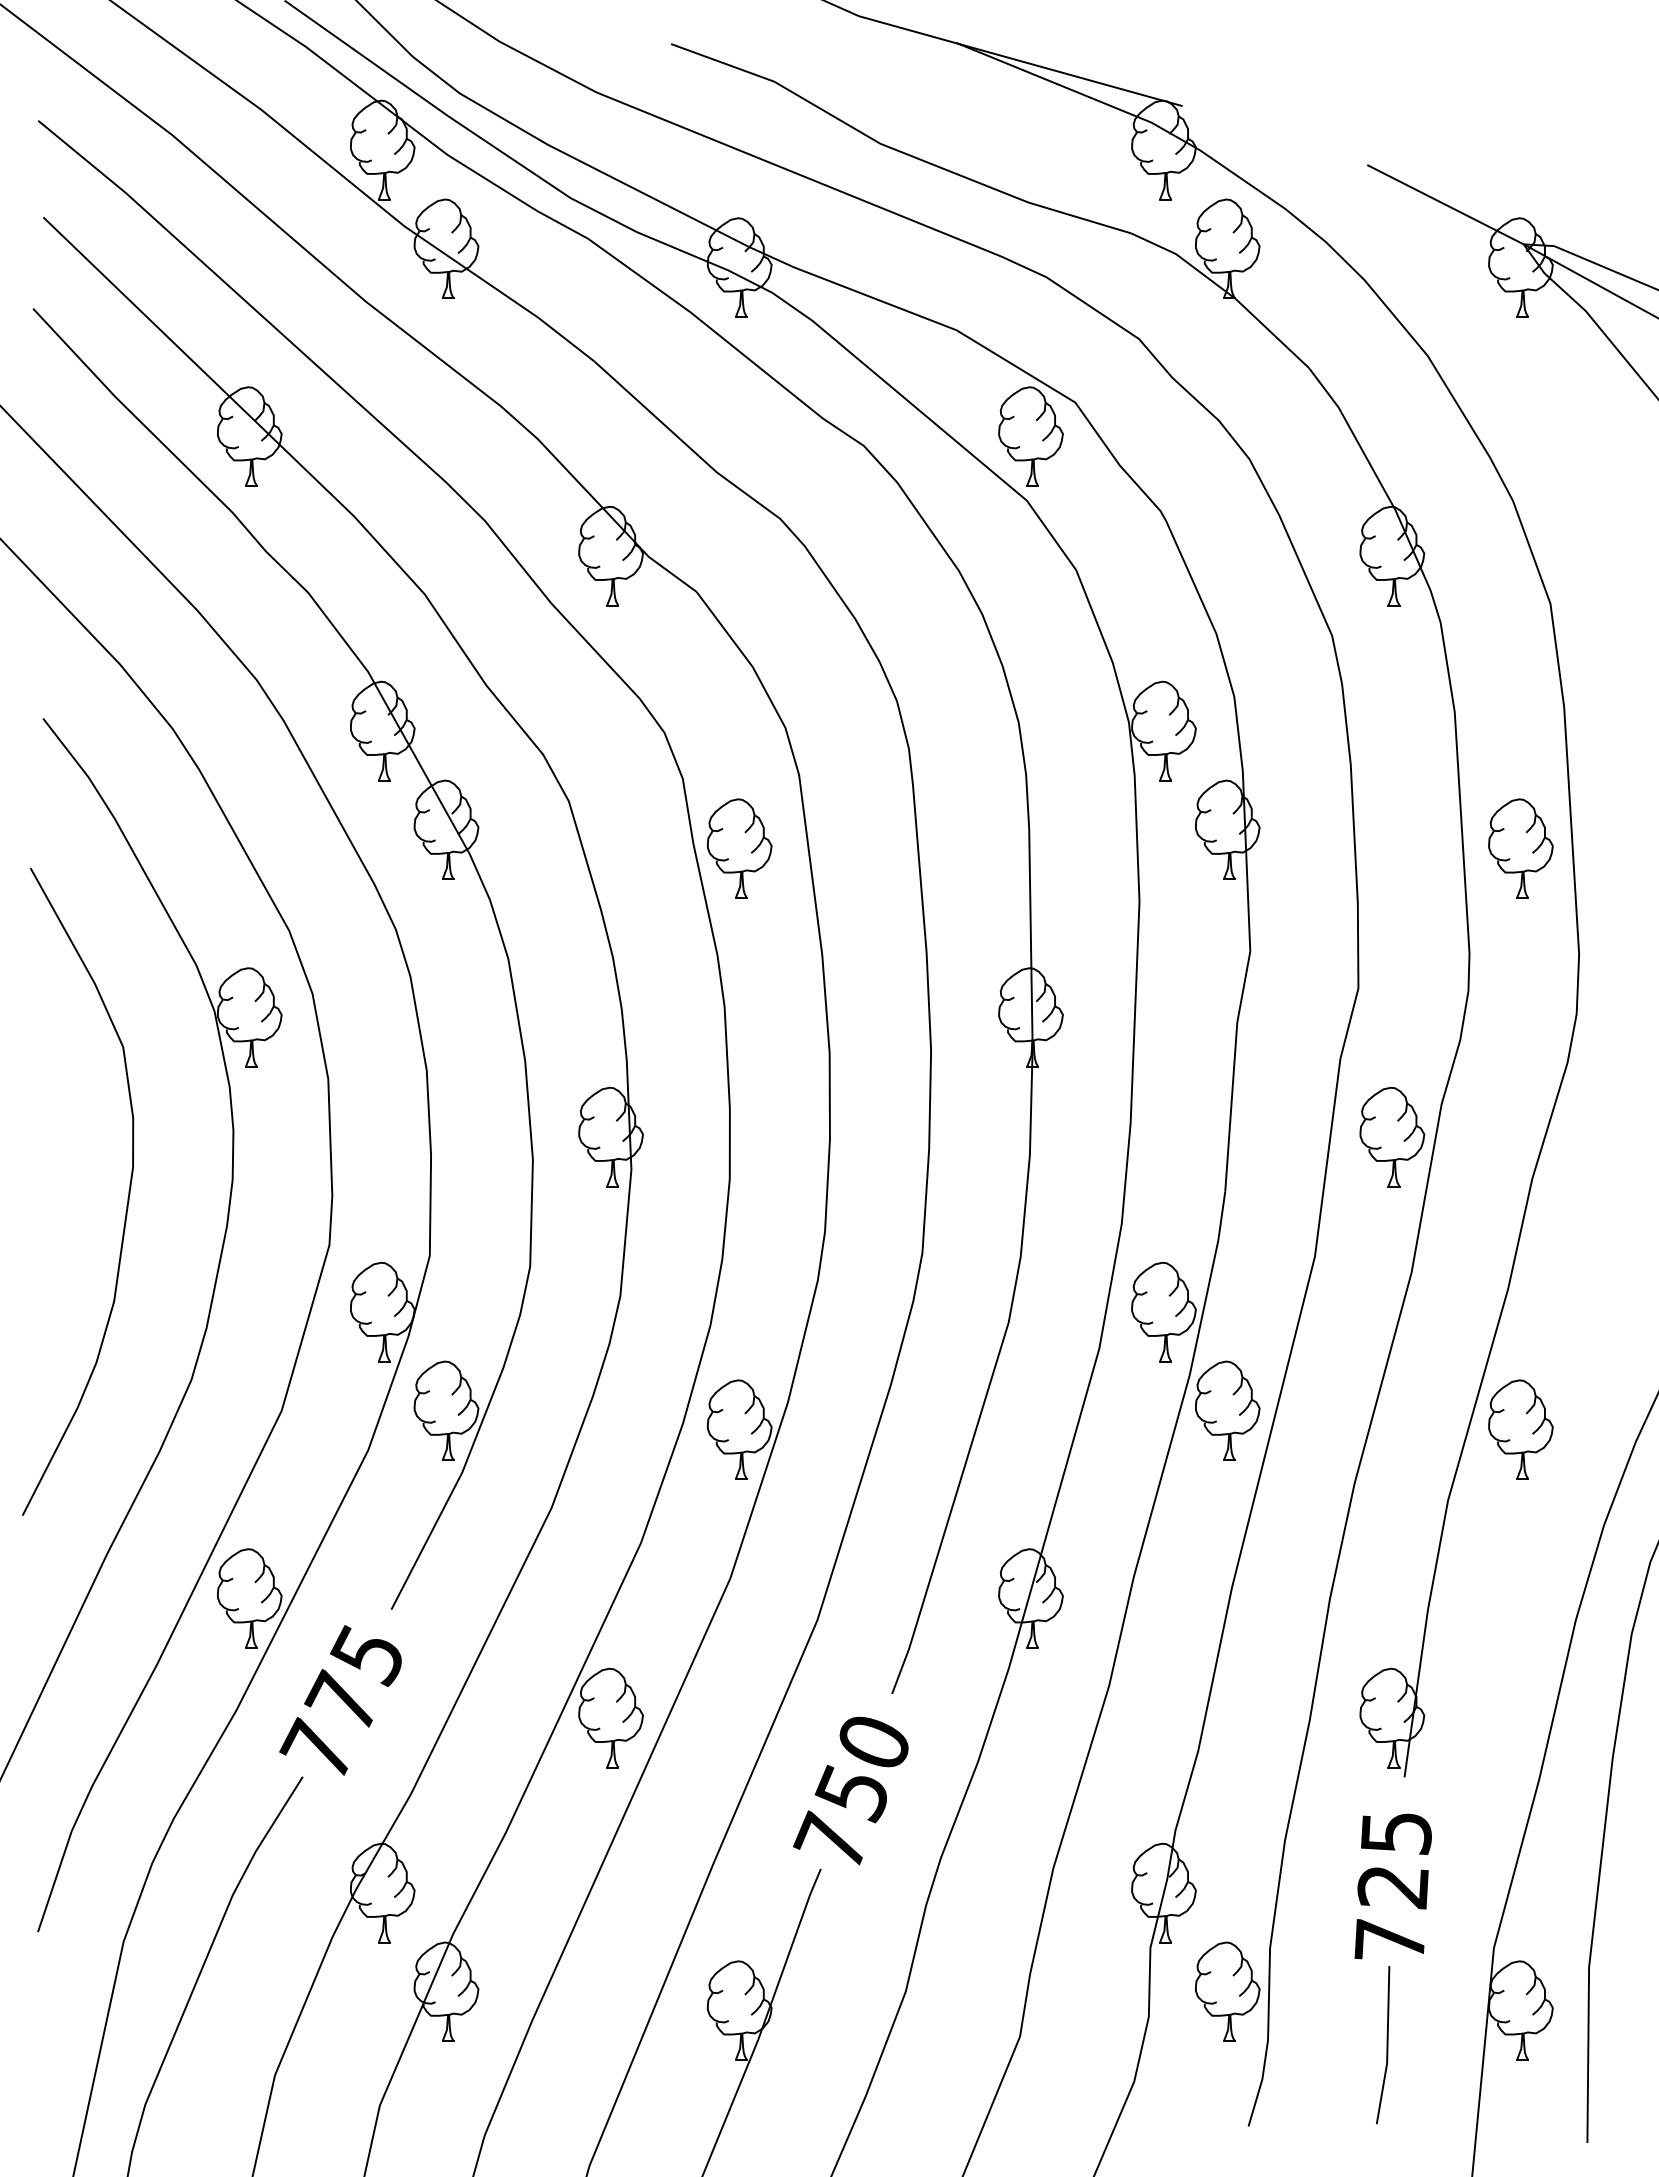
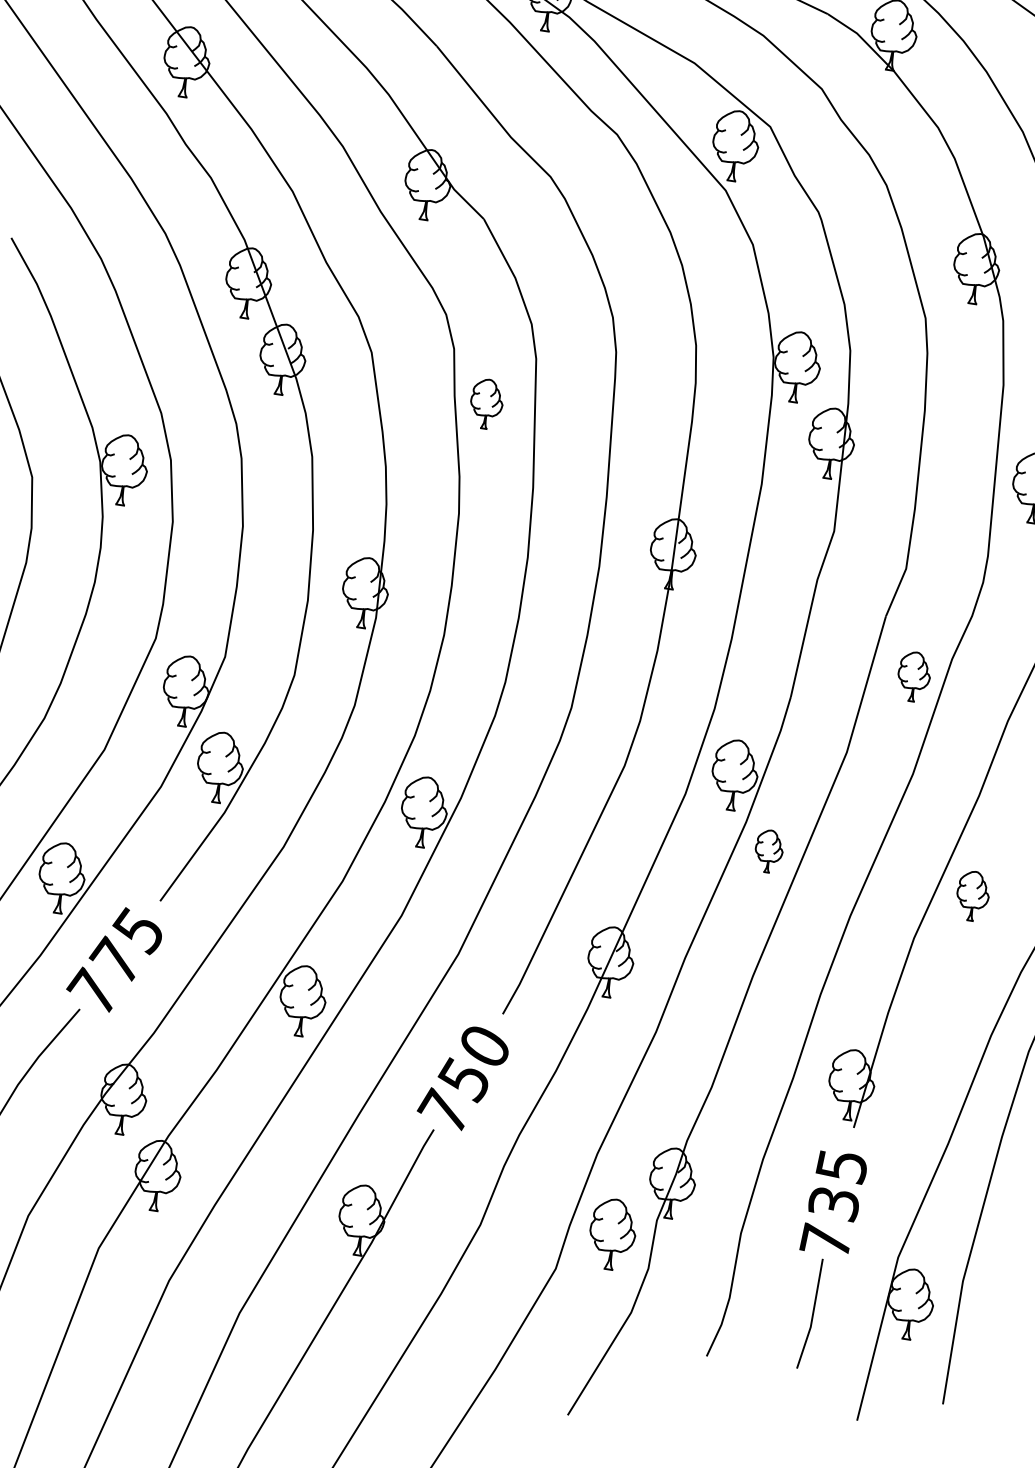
part: (739, 848) -> (486, 404), size x0.7
part: (1392, 1136) -> (914, 676), size x0.7
part: (1227, 1410) -> (768, 851), size x0.6
part: (1520, 1429) -> (972, 896), size x0.7
text: (1392, 1888) -> (833, 1204), 725 -> 735
part: (1227, 1991) -> (612, 1234), moved

